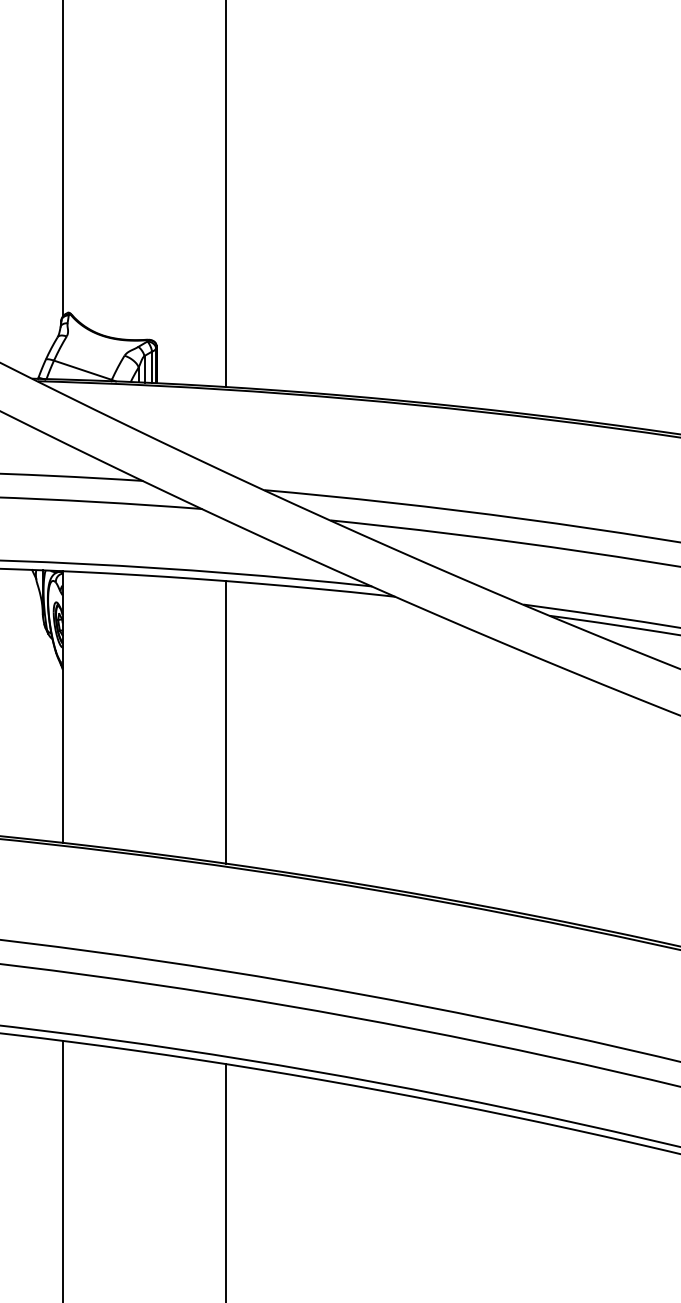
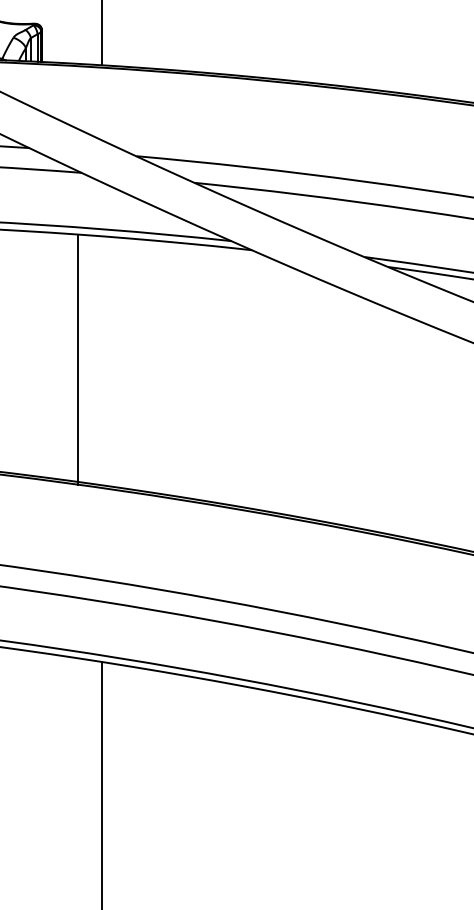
line: (225, 722) -> (77, 361), moved

